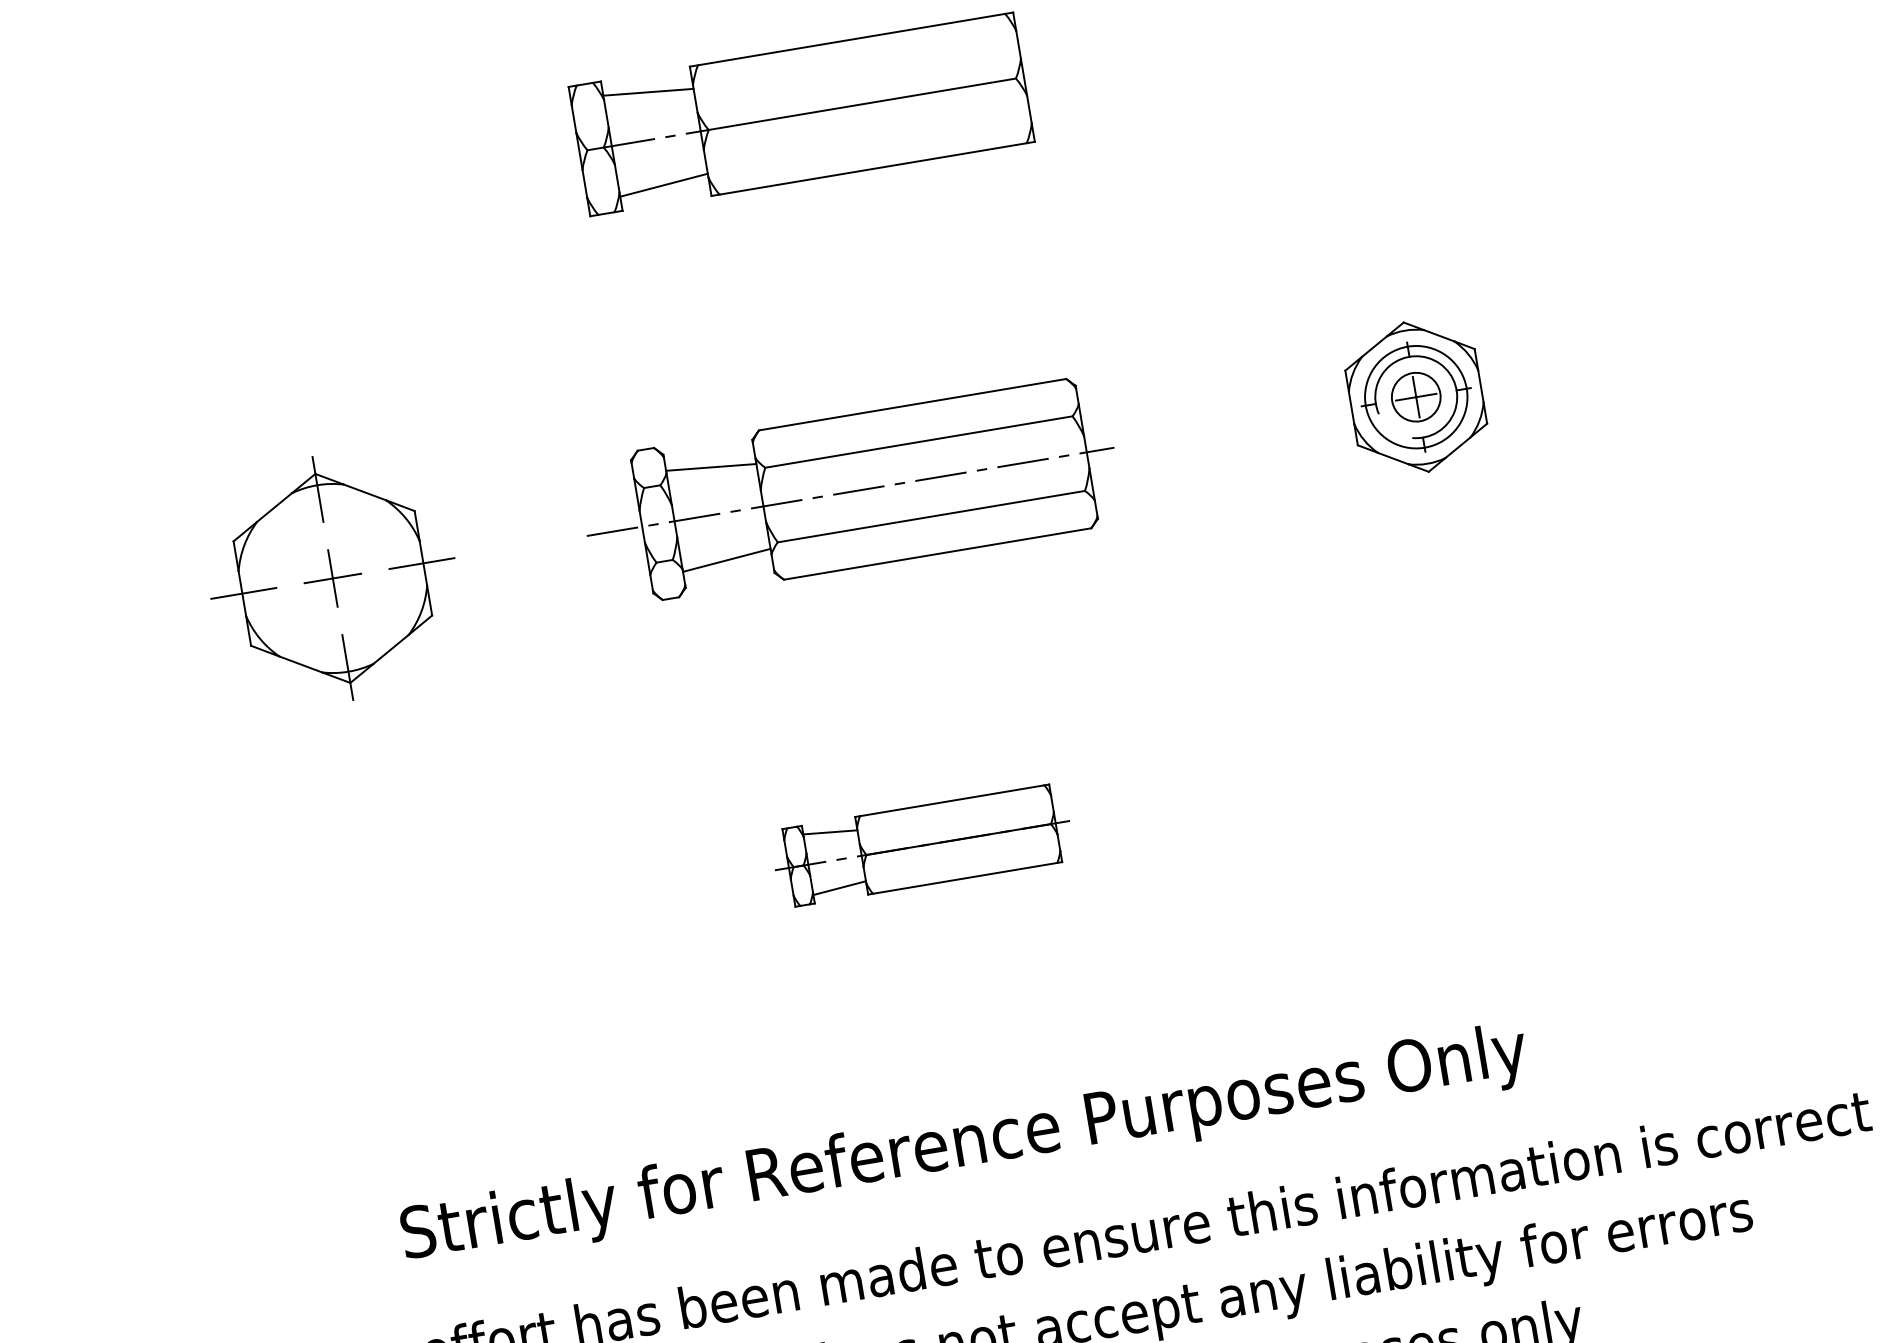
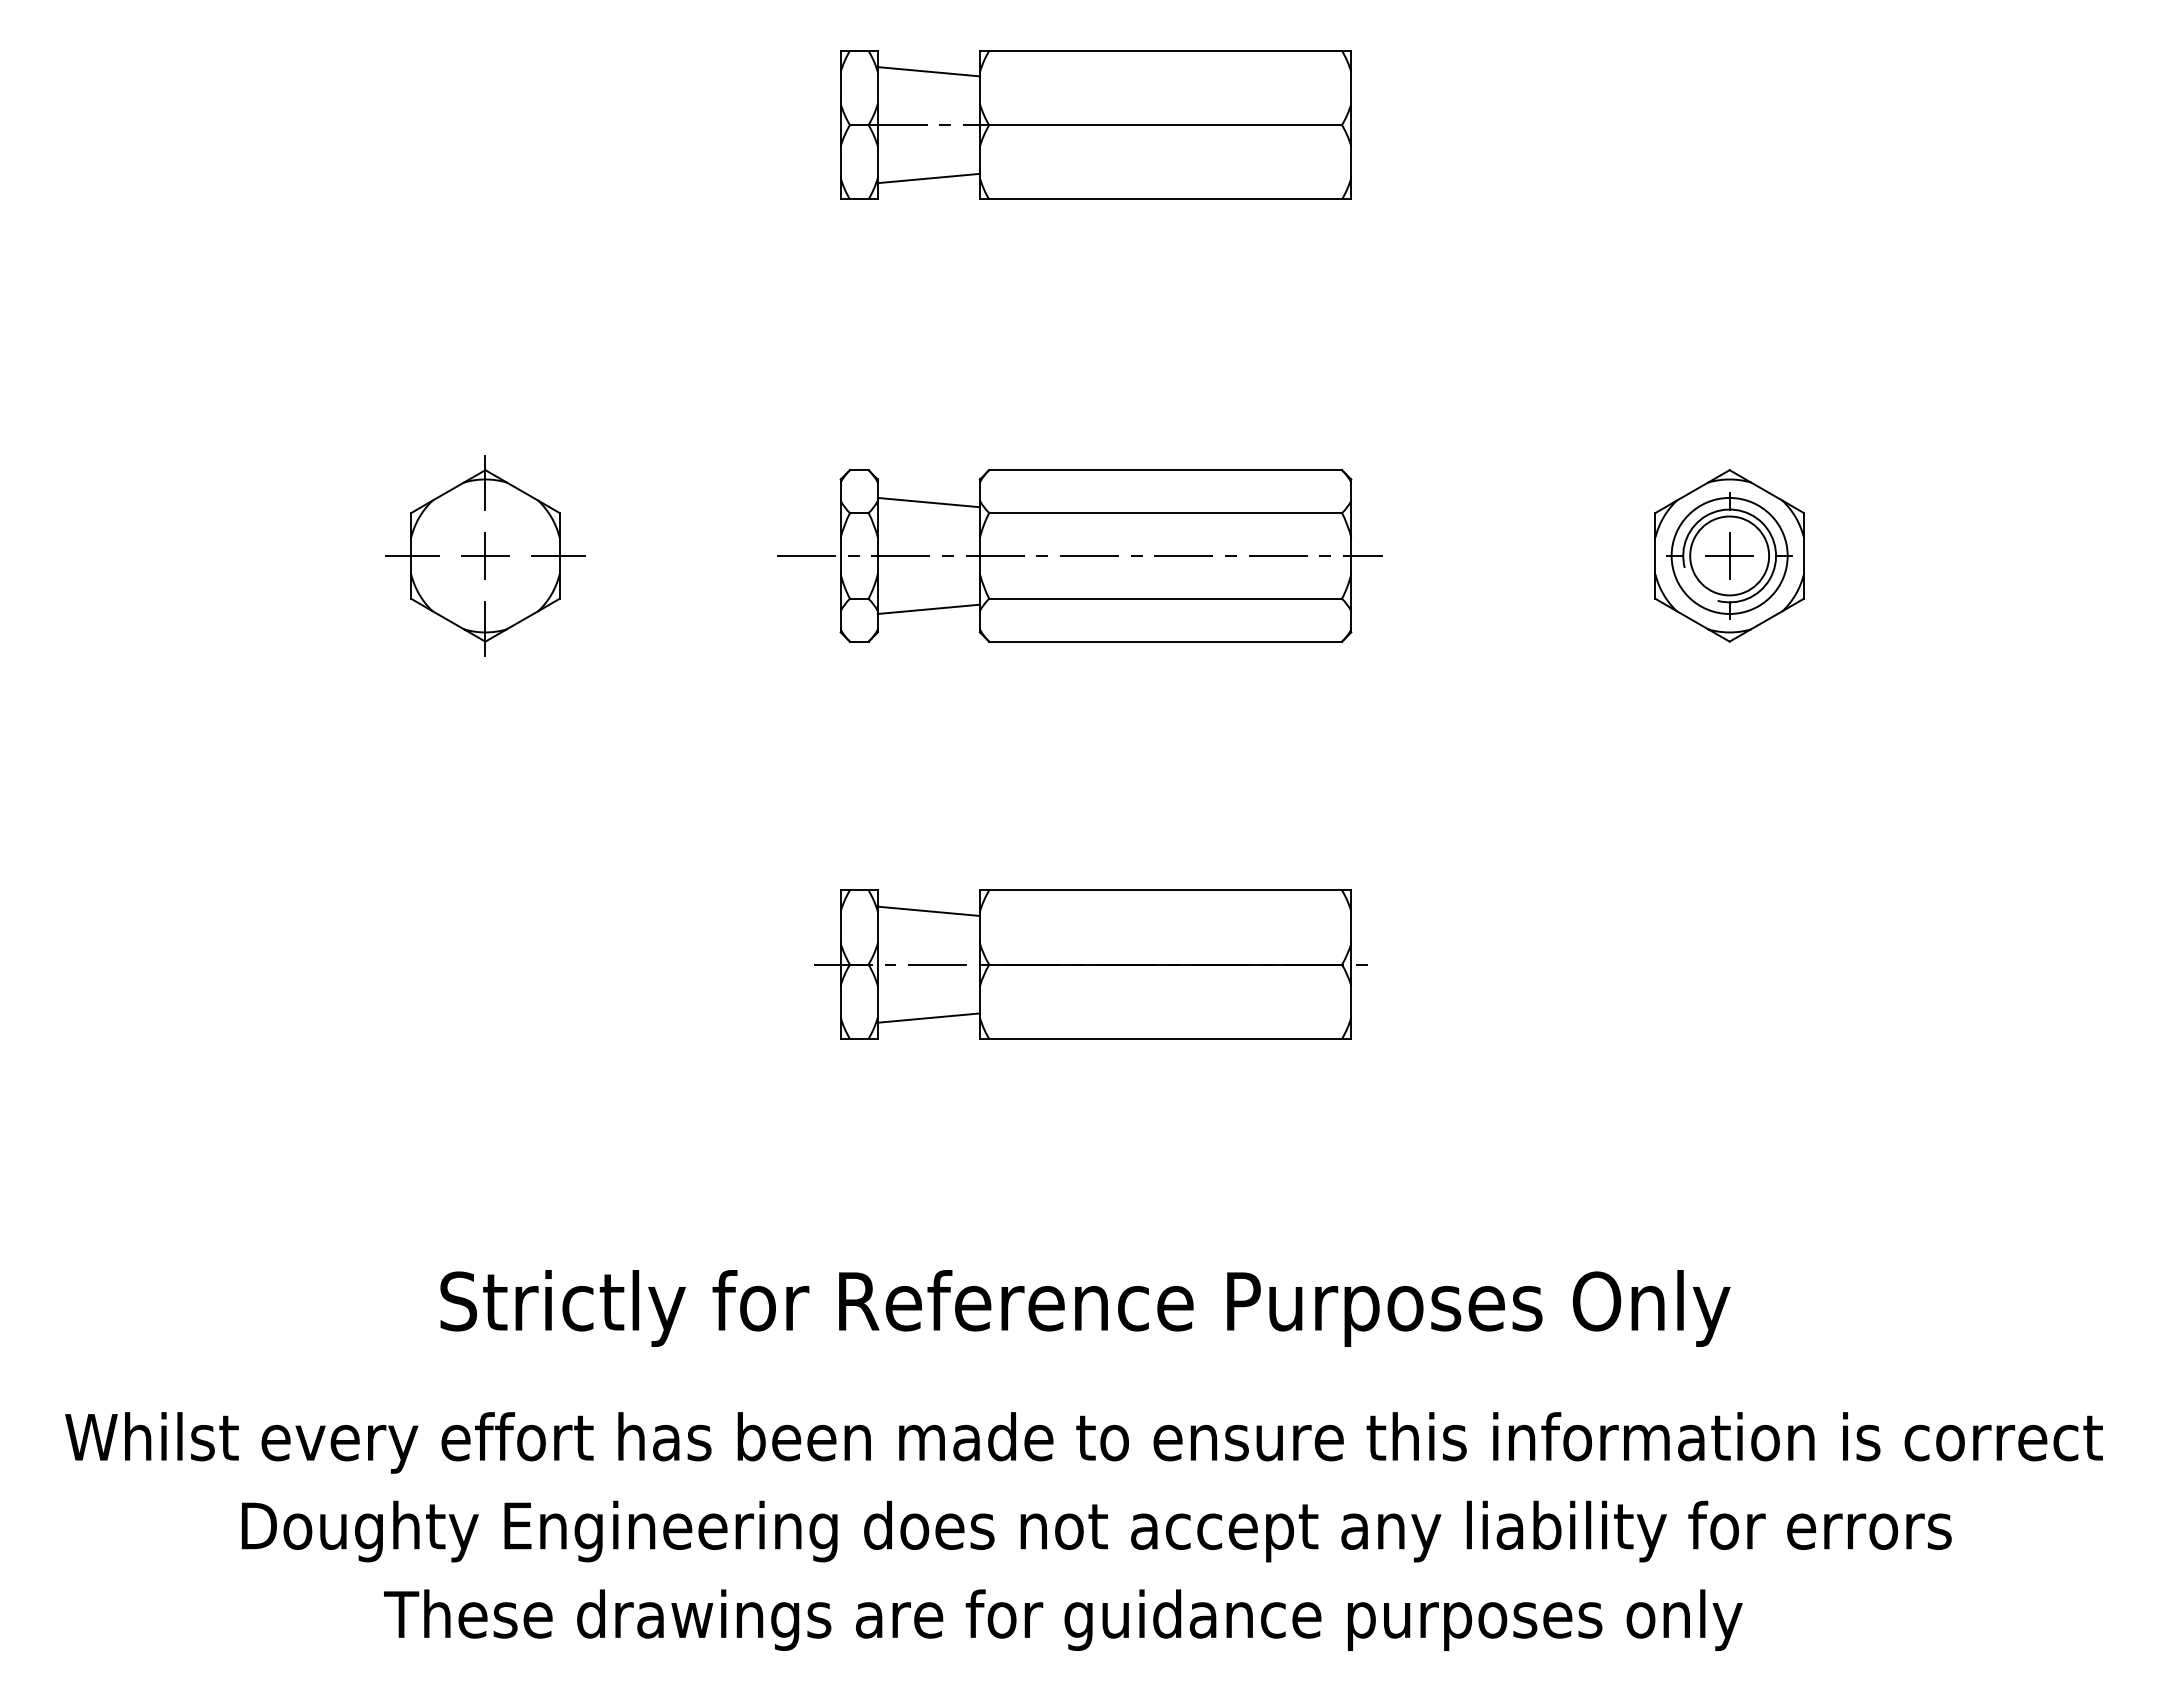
circle: (1416, 396) -> (1729, 555), size x1.43
part: (332, 578) -> (485, 555), size x0.71
part: (919, 846) -> (1090, 964), size x1.67

